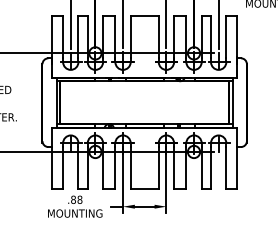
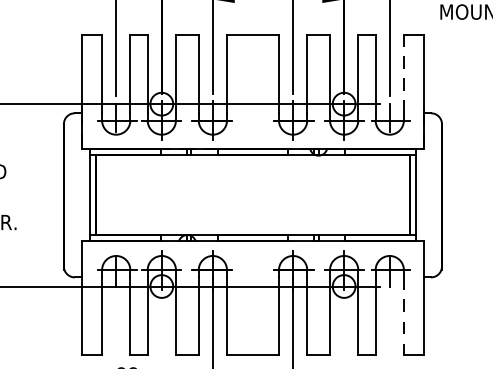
line: (226, 36) -> (404, 72), solid -> dashed
line: (226, 168) -> (404, 317), solid -> dashed

